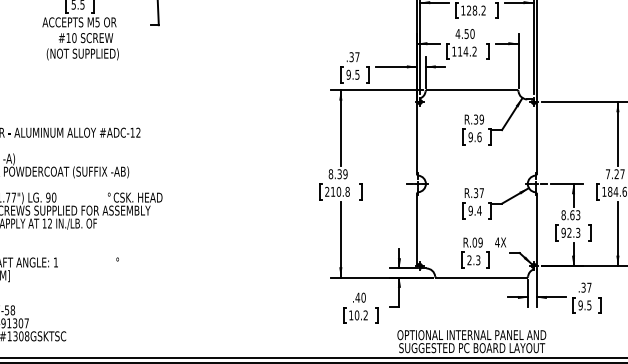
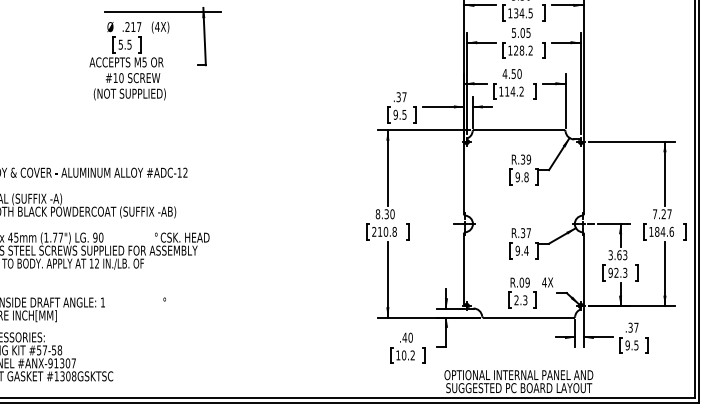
text: (479, 137) -> (526, 177), 9.6 -> 9.8
text: (345, 174) -> (392, 214), 8.39 -> 8.30
text: (563, 215) -> (610, 255), 8.63 -> 3.63

